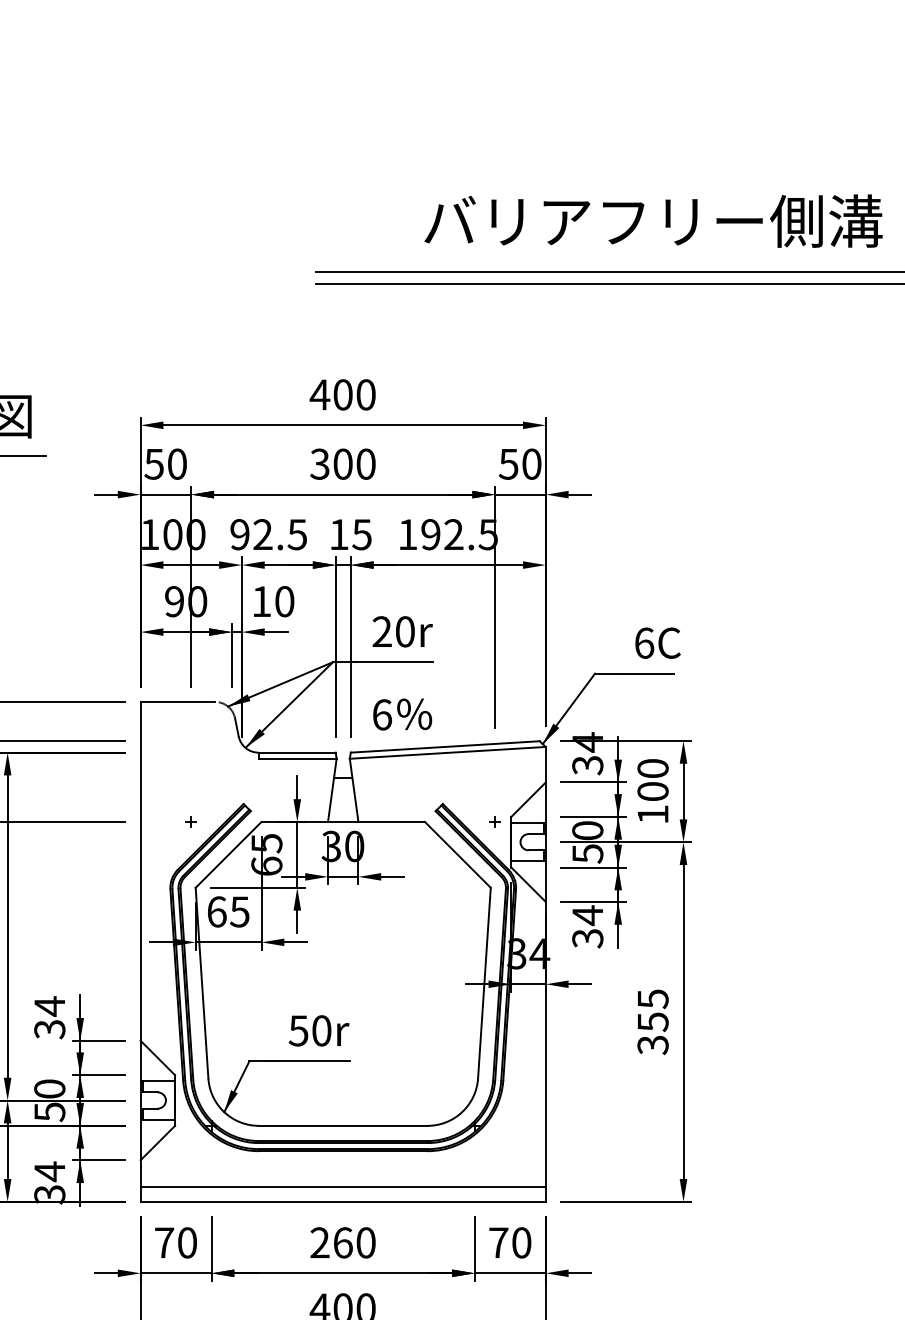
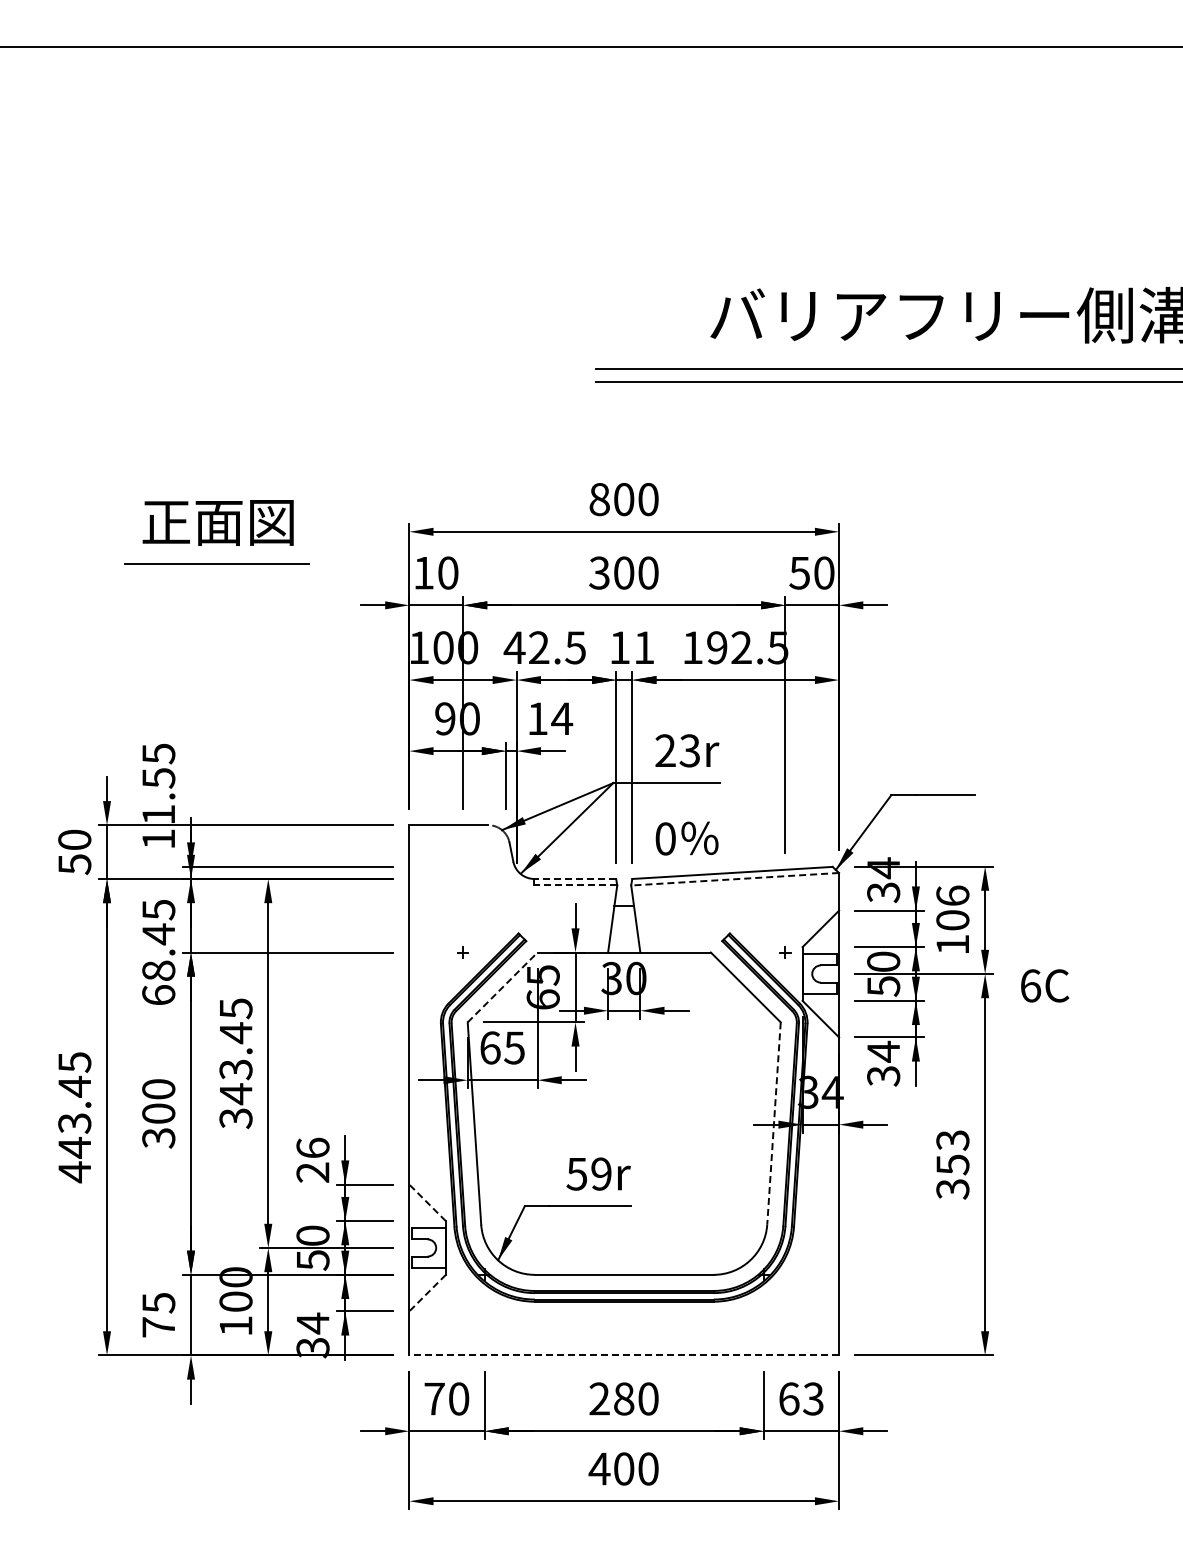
text: (319, 394) -> (599, 499), 400 -> 800
text: (153, 464) -> (423, 573), 50 -> 10
text: (239, 534) -> (514, 647), 92.5 -> 42.5
text: (361, 534) -> (643, 647), 15 -> 11
text: (285, 601) -> (562, 718), 10 -> 14
text: (404, 631) -> (689, 750), 20r -> 23r
text: (658, 642) -> (1045, 985), moved
text: (382, 714) -> (665, 838), 6 -> 0
line: (297, 752) -> (575, 878), solid -> dashed
line: (447, 753) -> (734, 879), solid -> dashed
line: (297, 758) -> (575, 885), solid -> dashed
text: (652, 768) -> (952, 895), 100 -> 106
line: (229, 854) -> (503, 987), solid -> dashed
line: (483, 984) -> (773, 1124), solid -> dashed
text: (652, 999) -> (952, 1140), 355 -> 353
text: (49, 1018) -> (312, 1160), 34 -> 26
text: (321, 1030) -> (601, 1173), 50r -> 59r
line: (157, 1057) -> (427, 1202), solid -> dashed
line: (157, 1143) -> (427, 1293), solid -> dashed
line: (343, 1186) -> (624, 1339), removed
line: (343, 1201) -> (624, 1355), solid -> dashed
text: (343, 1242) -> (624, 1398), 260 -> 280
text: (510, 1242) -> (801, 1398), 70 -> 63

